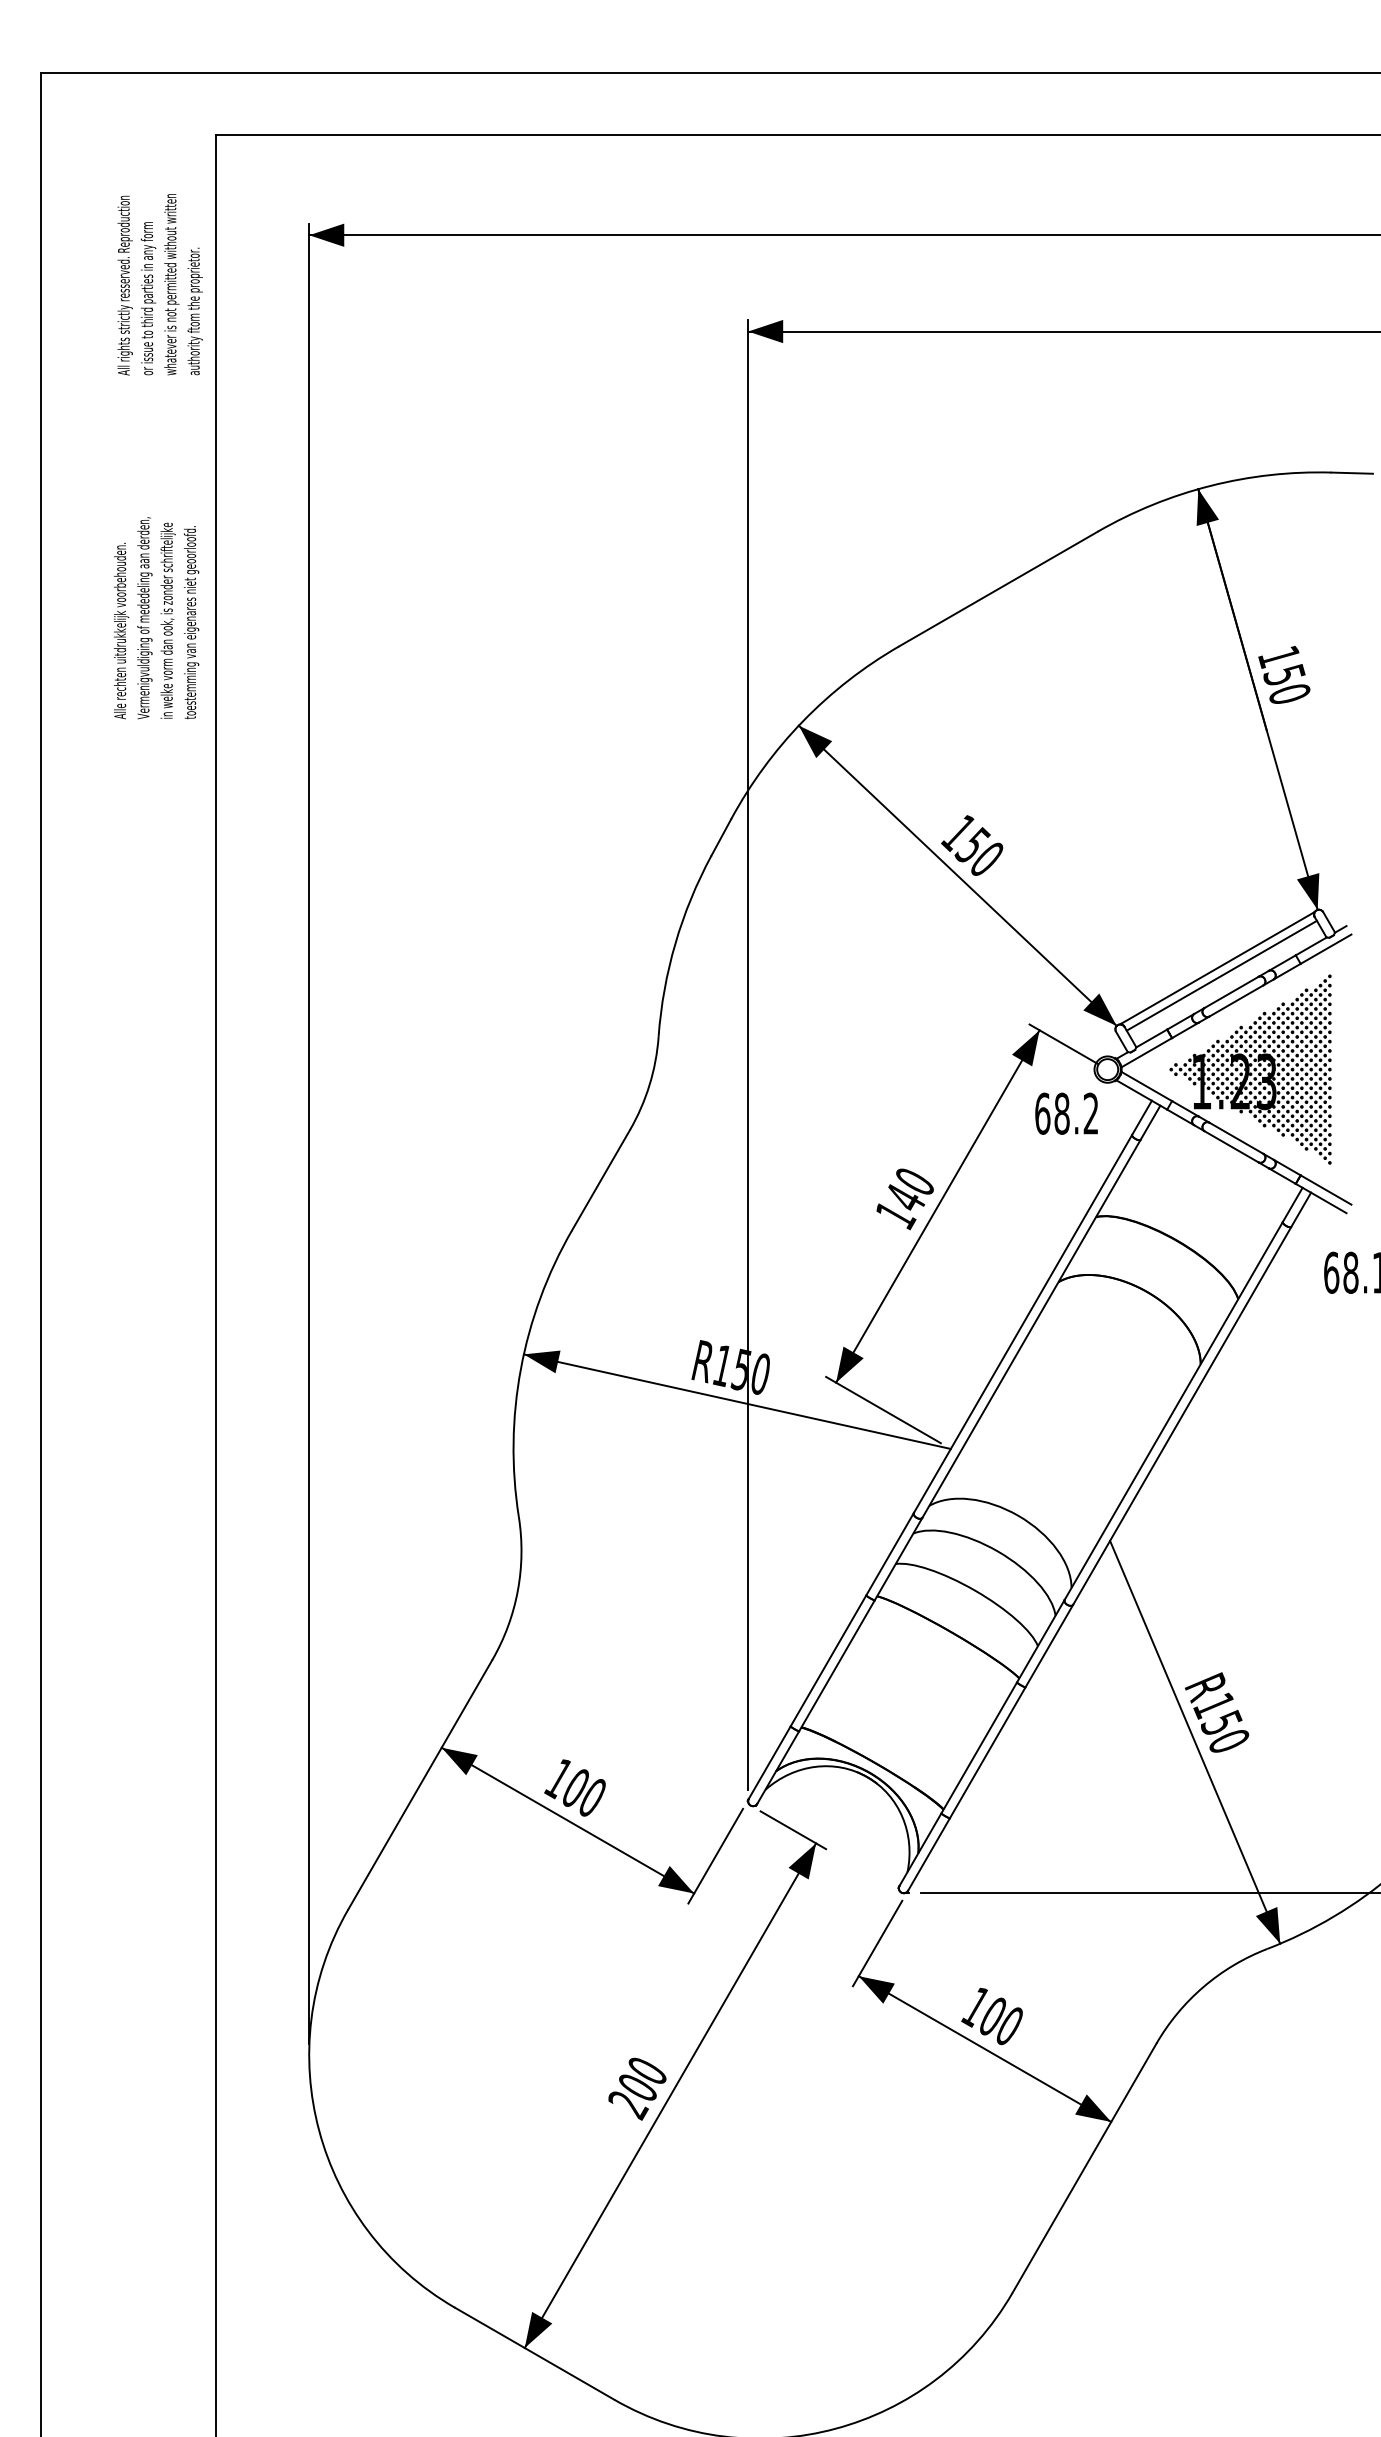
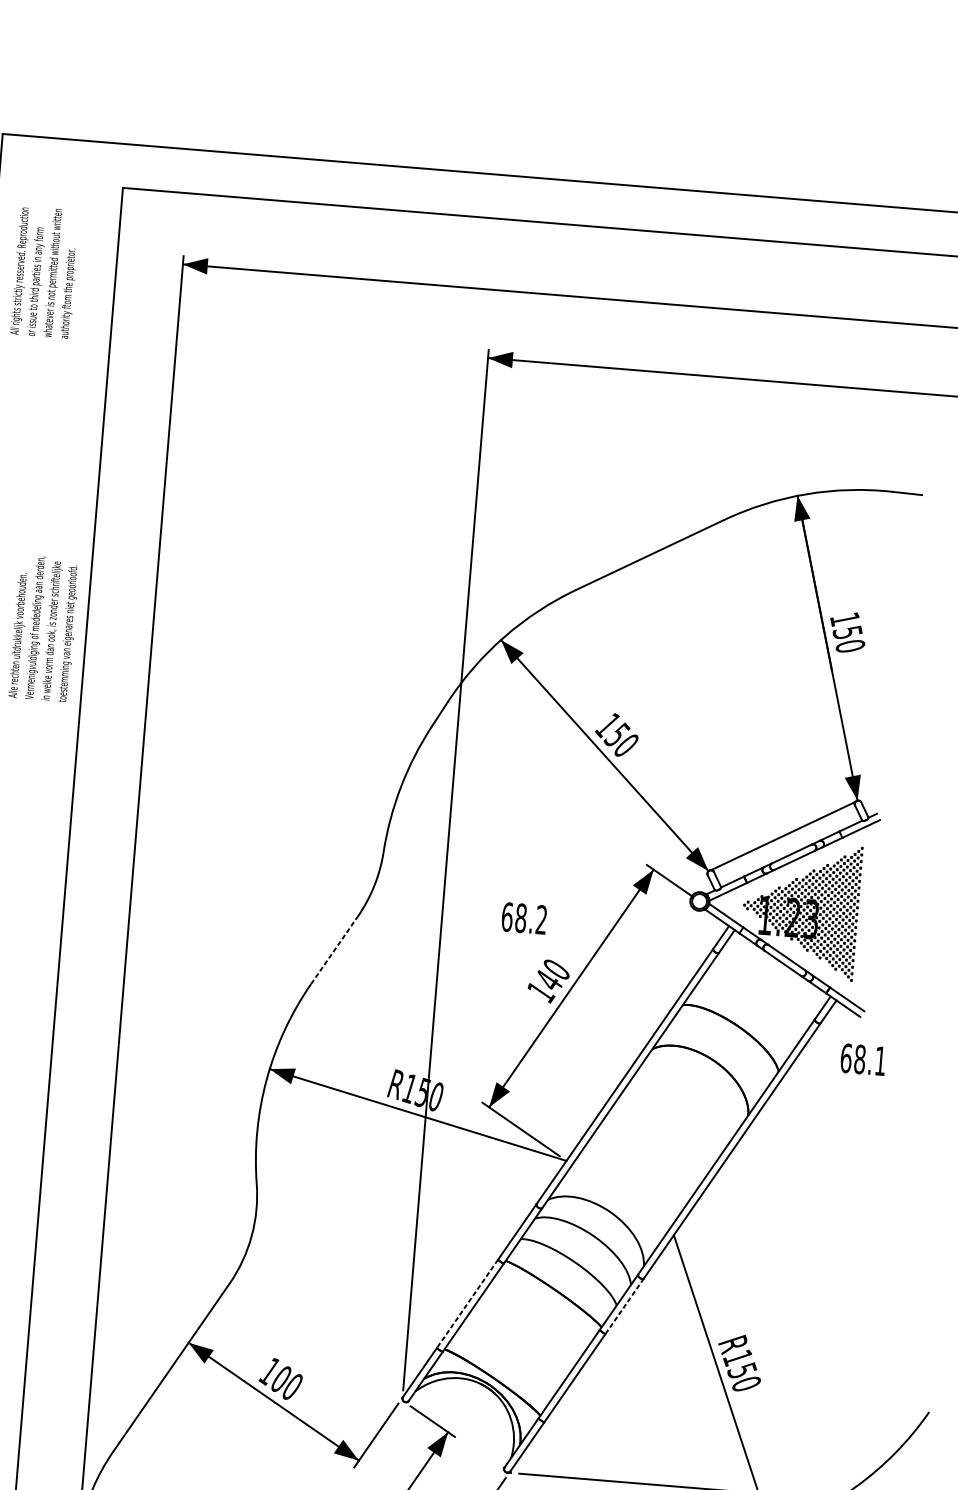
text: (159, 284) -> (44, 272), moved
text: (156, 618) -> (44, 628), moved
line: (1221, 975) -> (785, 841), removed
text: (1066, 1113) -> (524, 918), moved
line: (601, 1180) -> (334, 950), solid -> dashed
line: (1049, 1646) -> (624, 1306), solid -> dashed
line: (828, 1660) -> (467, 1303), solid -> dashed

